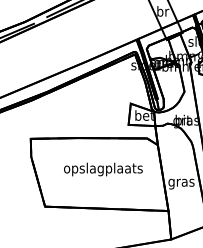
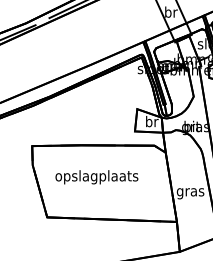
text: (144, 115) -> (151, 121), bet -> br
text: (103, 169) -> (97, 177), moved

